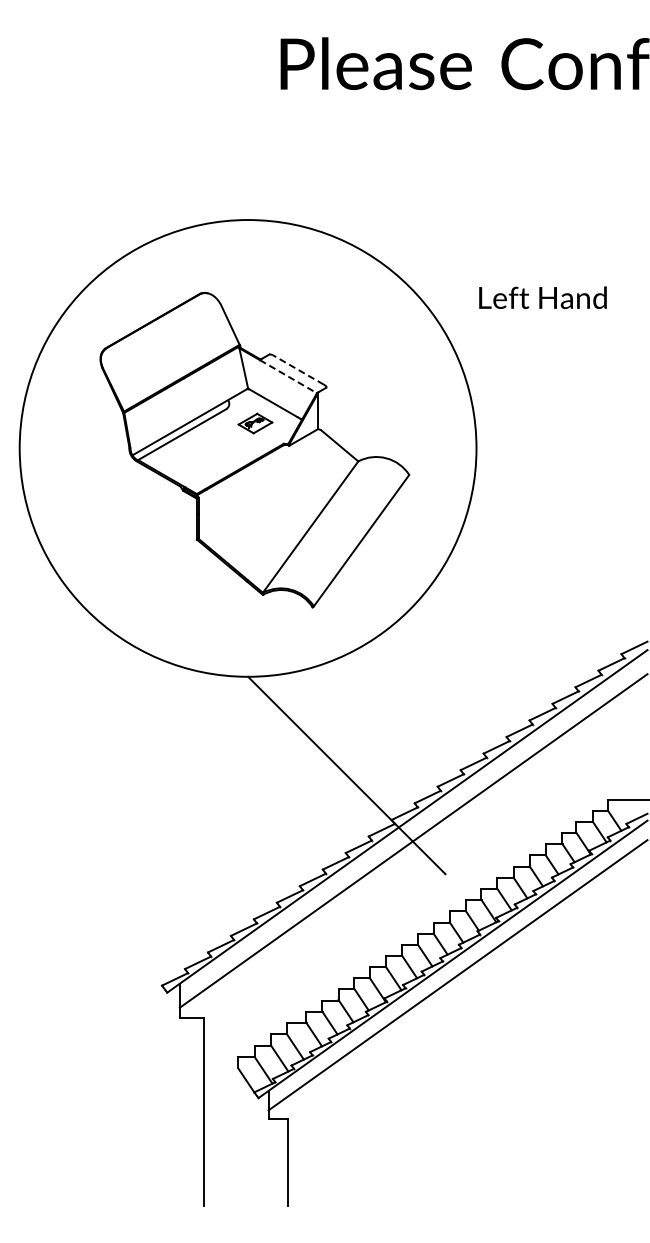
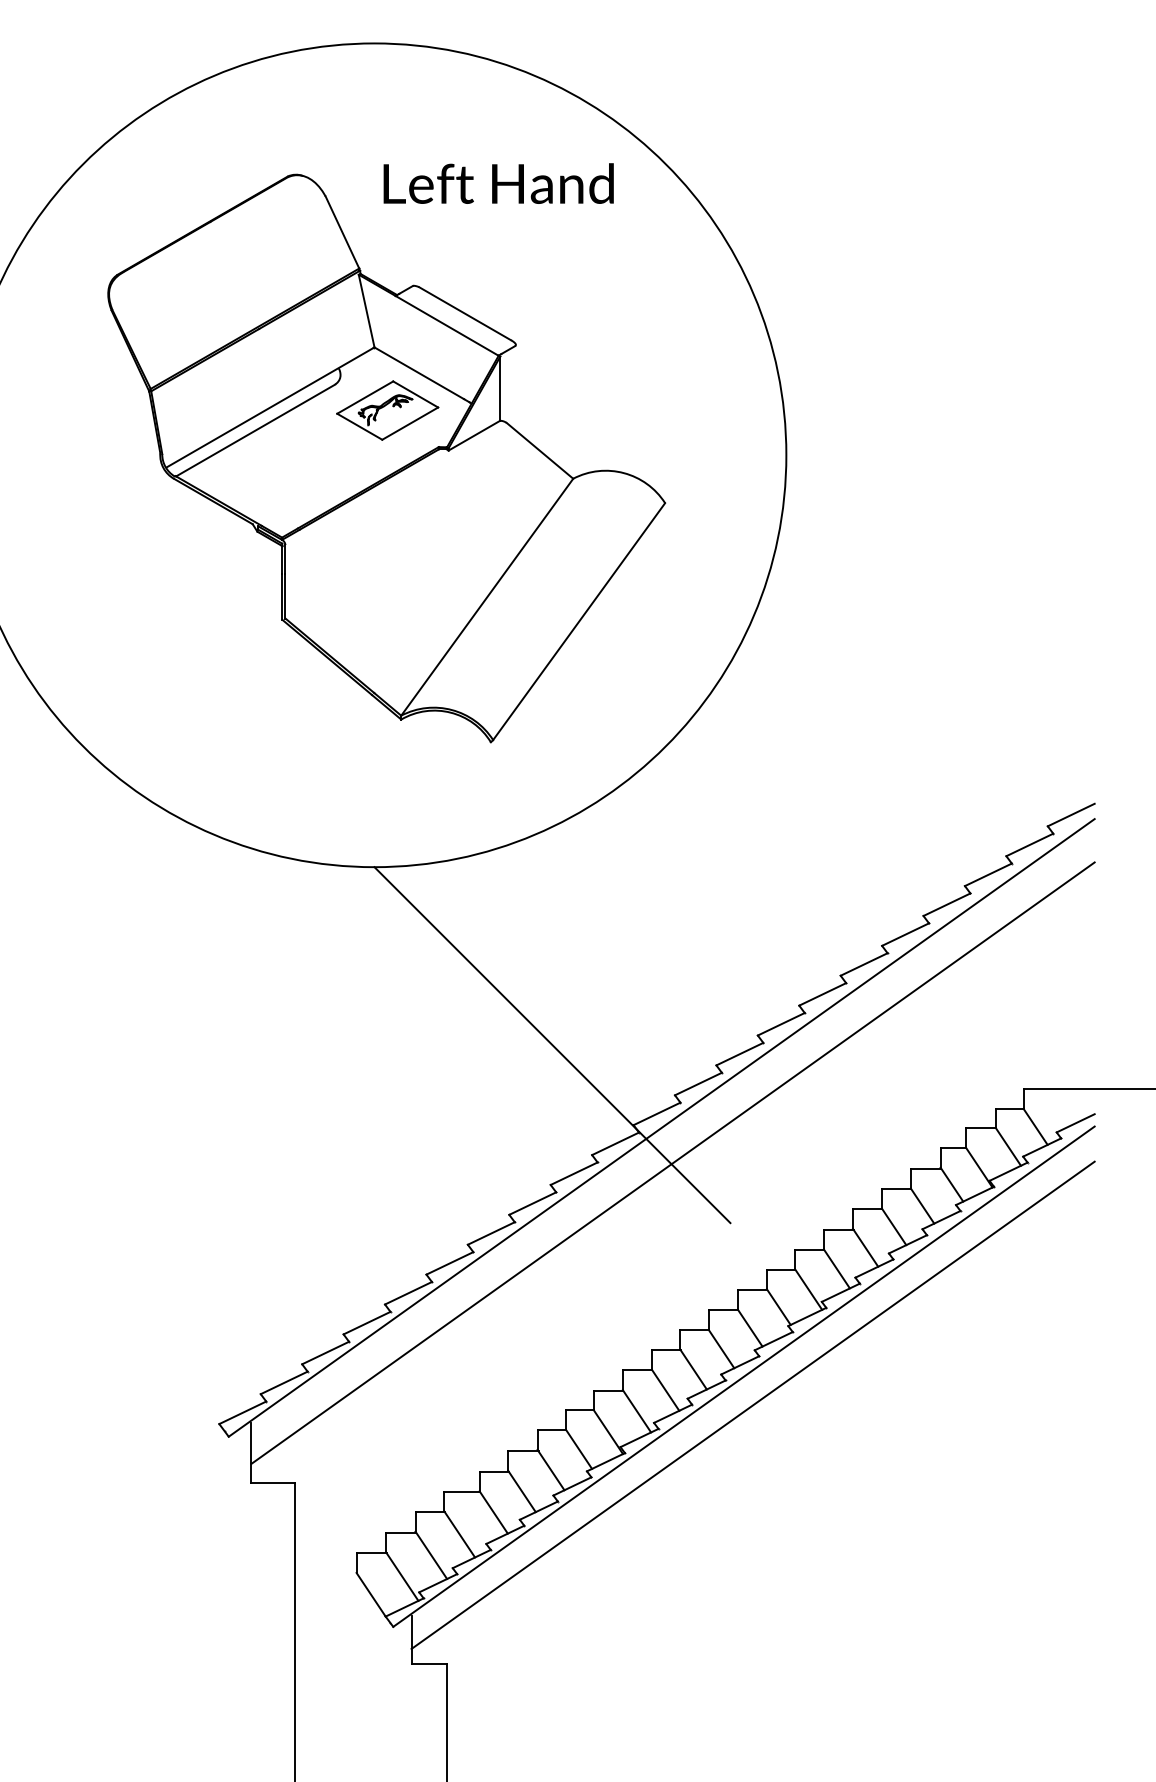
text: (542, 297) -> (497, 183), moved
line: (297, 369) -> (463, 312), dashed -> solid
line: (288, 376) -> (447, 325), dashed -> solid
part: (255, 423) -> (387, 410), size x1.67

